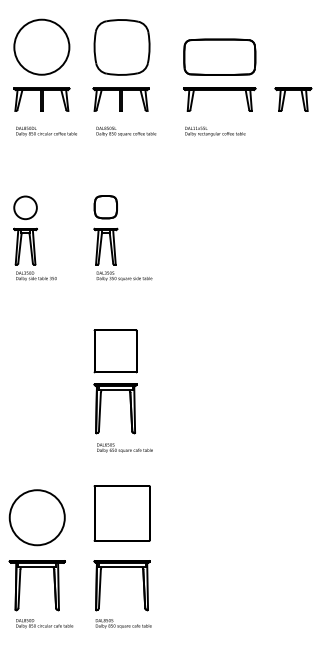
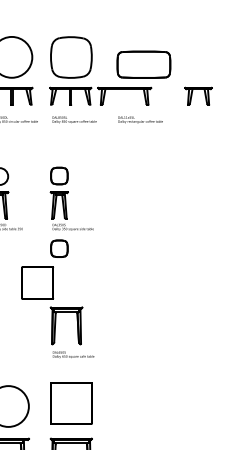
part: (219, 90) -> (124, 89), moved
part: (105, 305) -> (59, 249), added
part: (115, 351) -> (37, 283), moved

